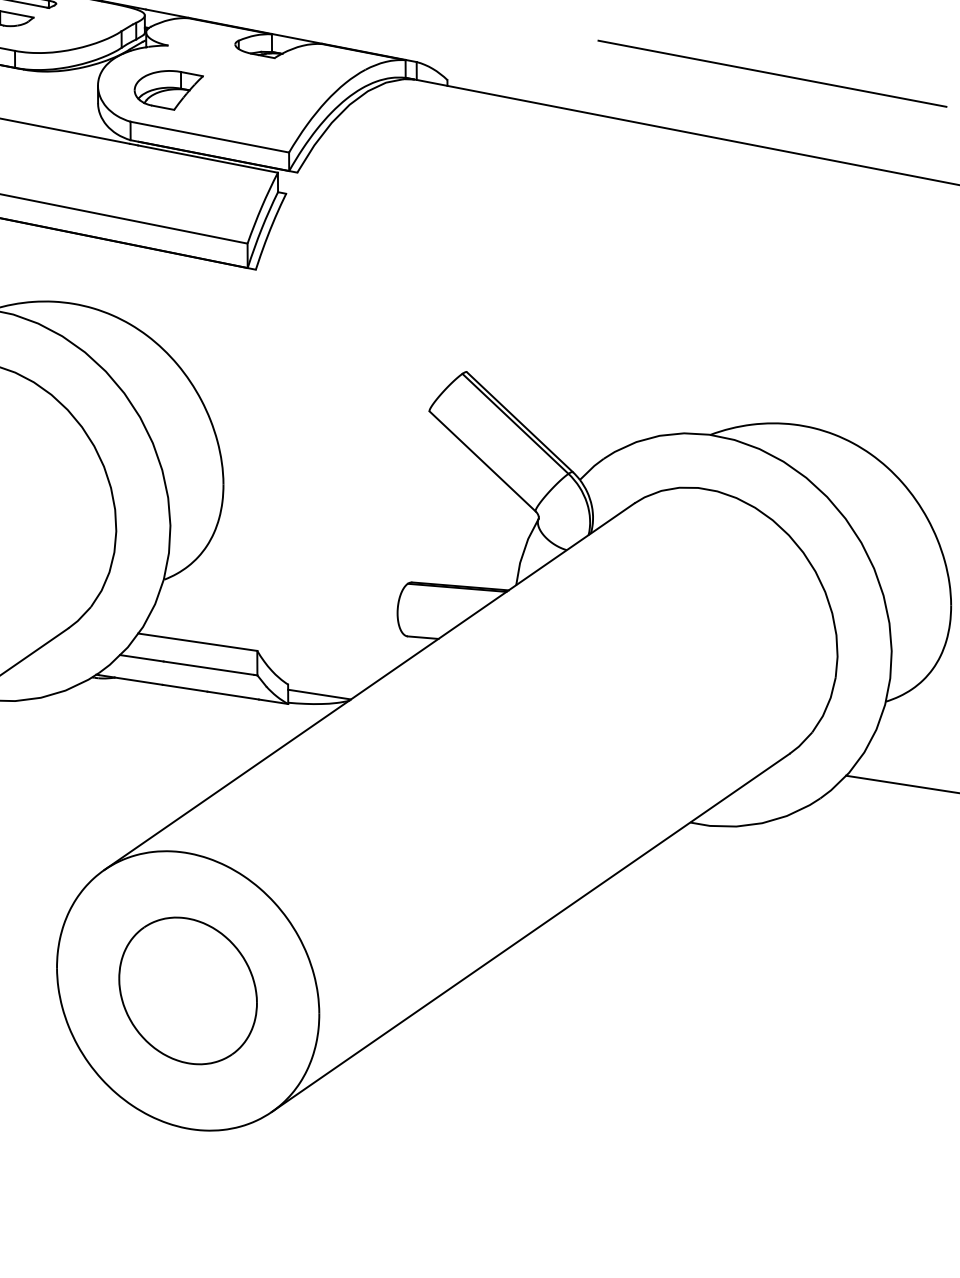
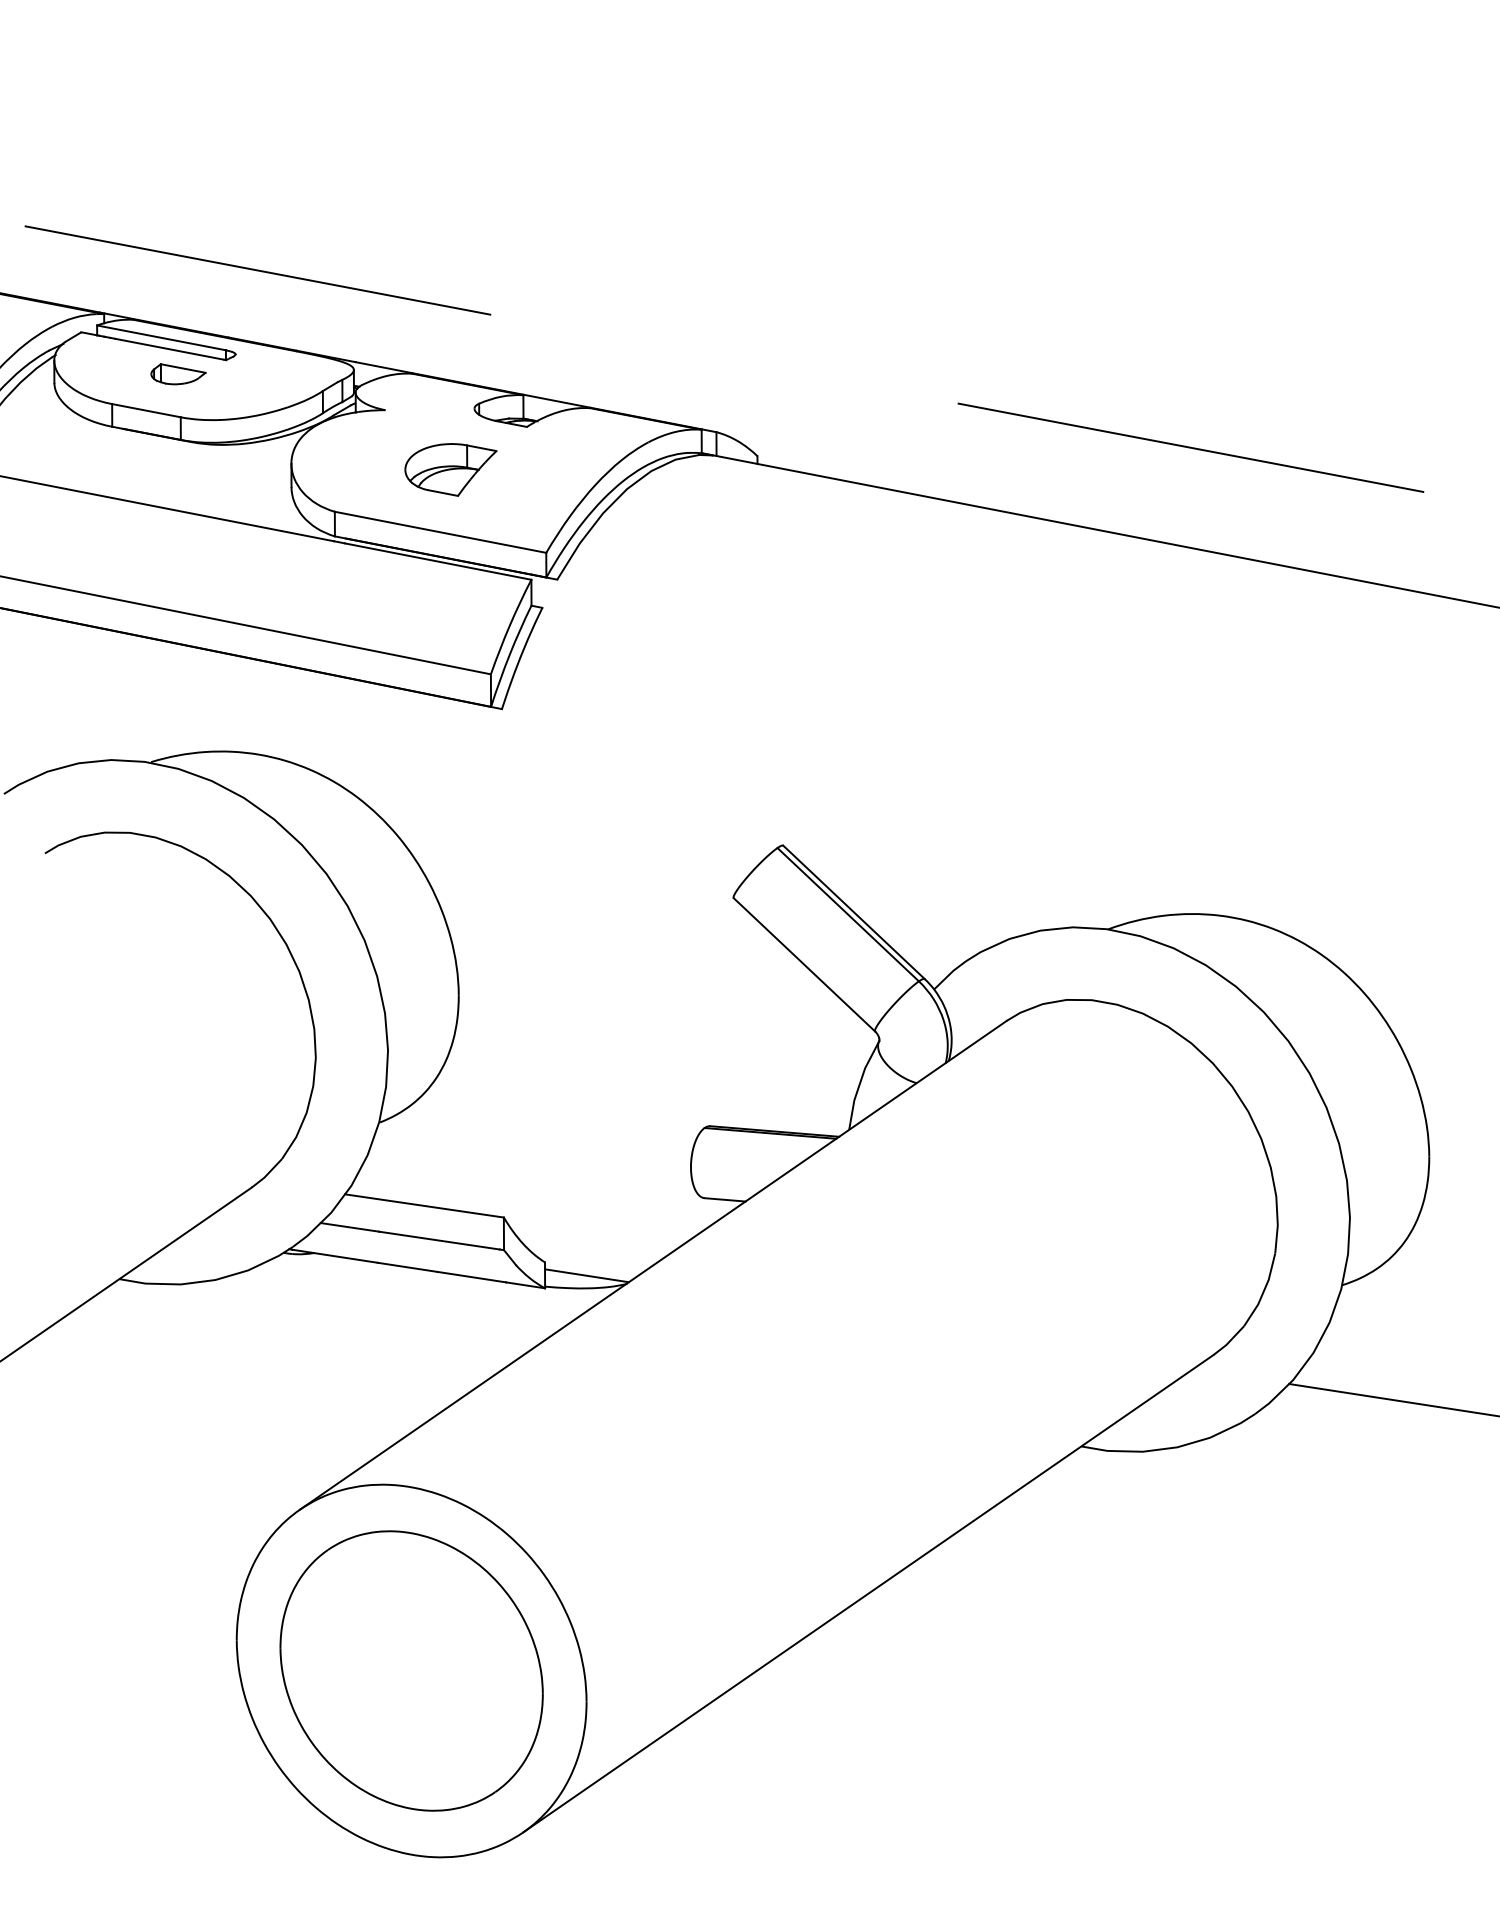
part: (168, 90) -> (450, 469), moved
part: (188, 990) -> (411, 1670), size x1.43

